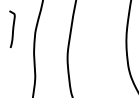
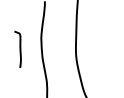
curve: (12, 28) -> (19, 48), moved

